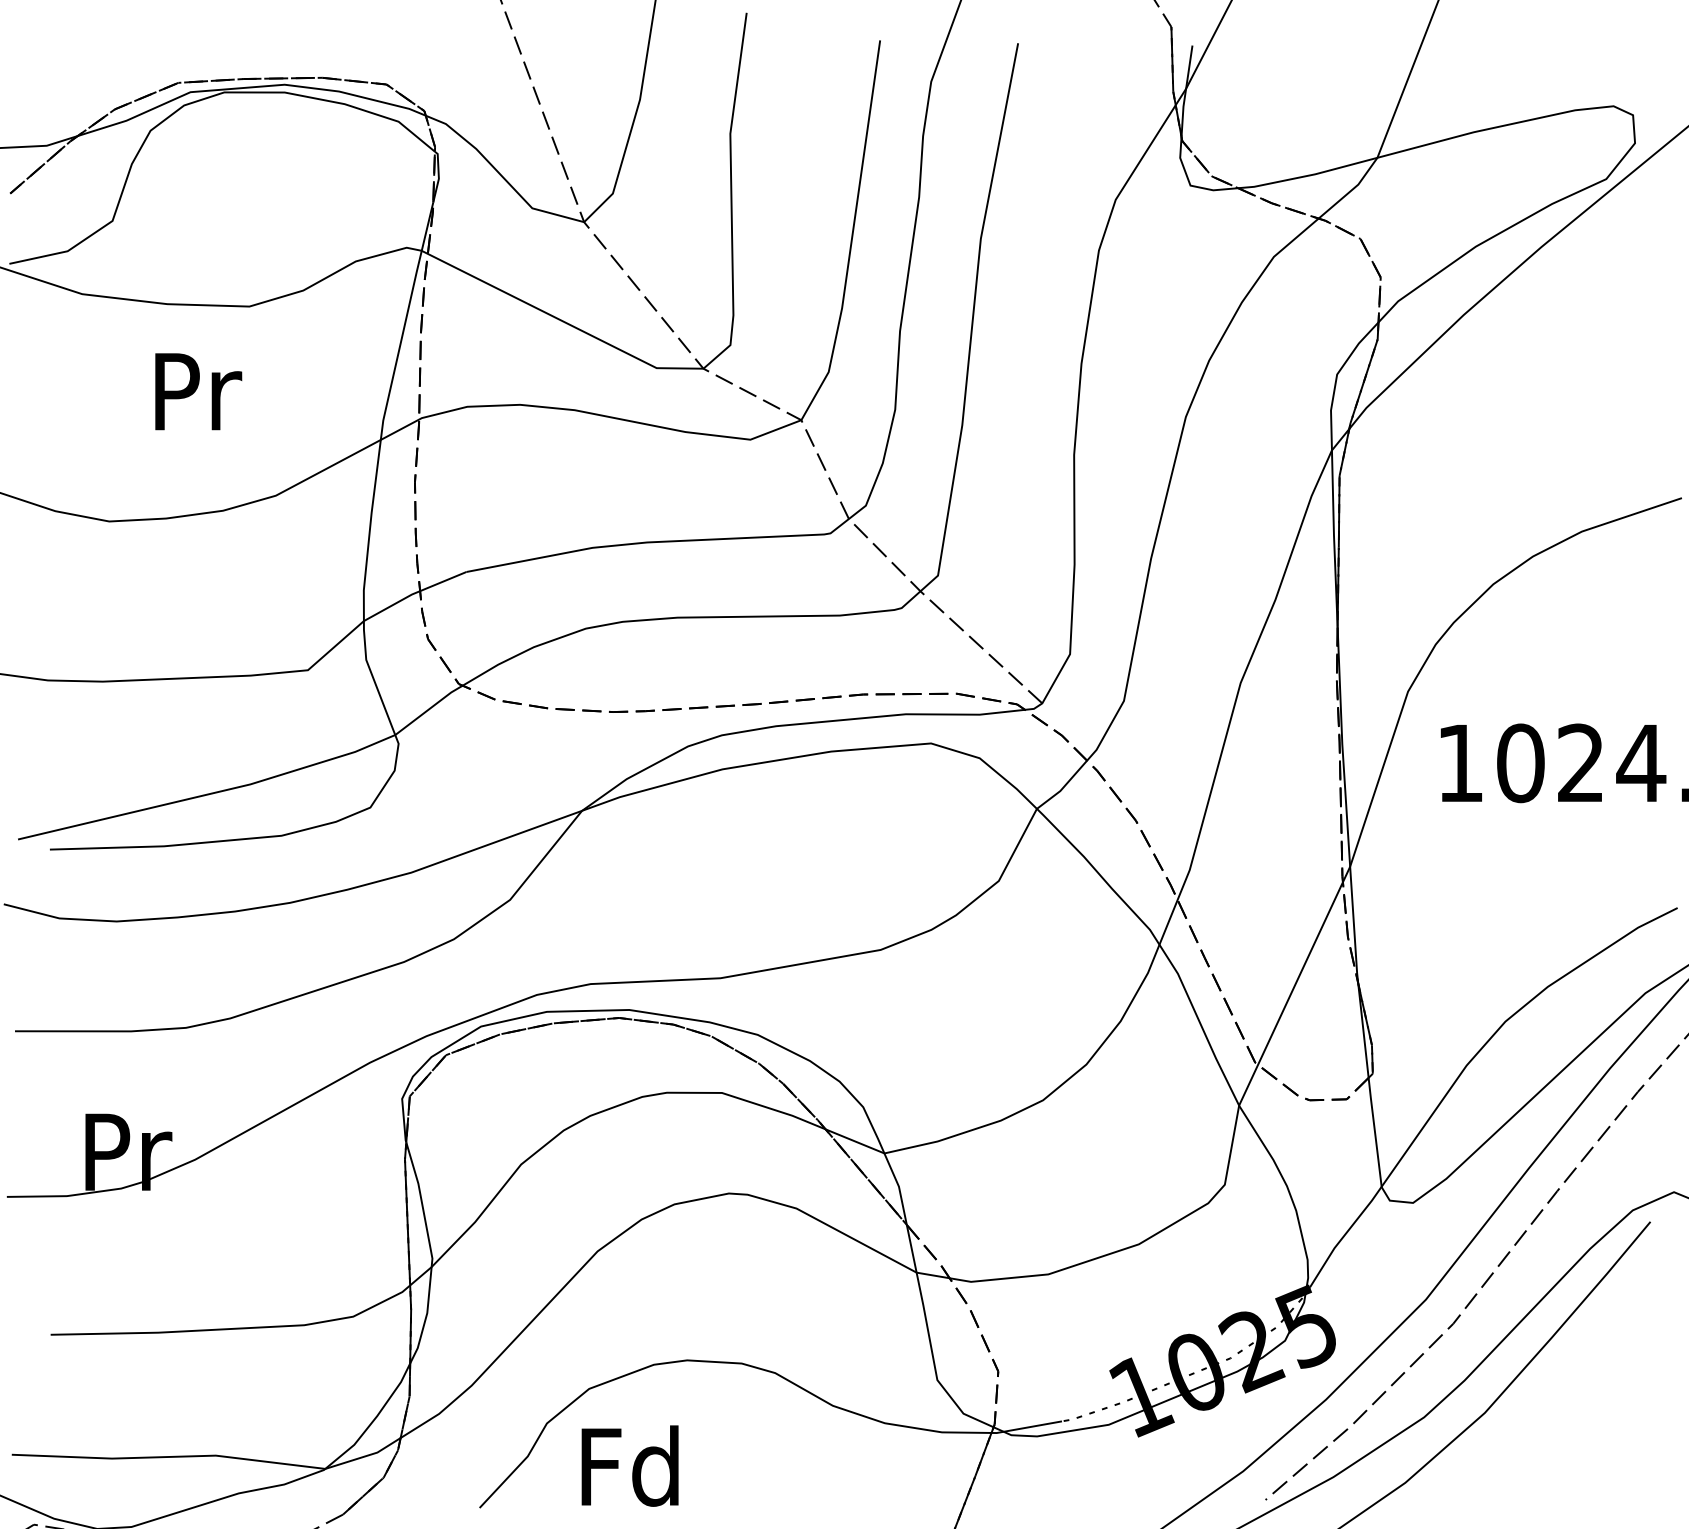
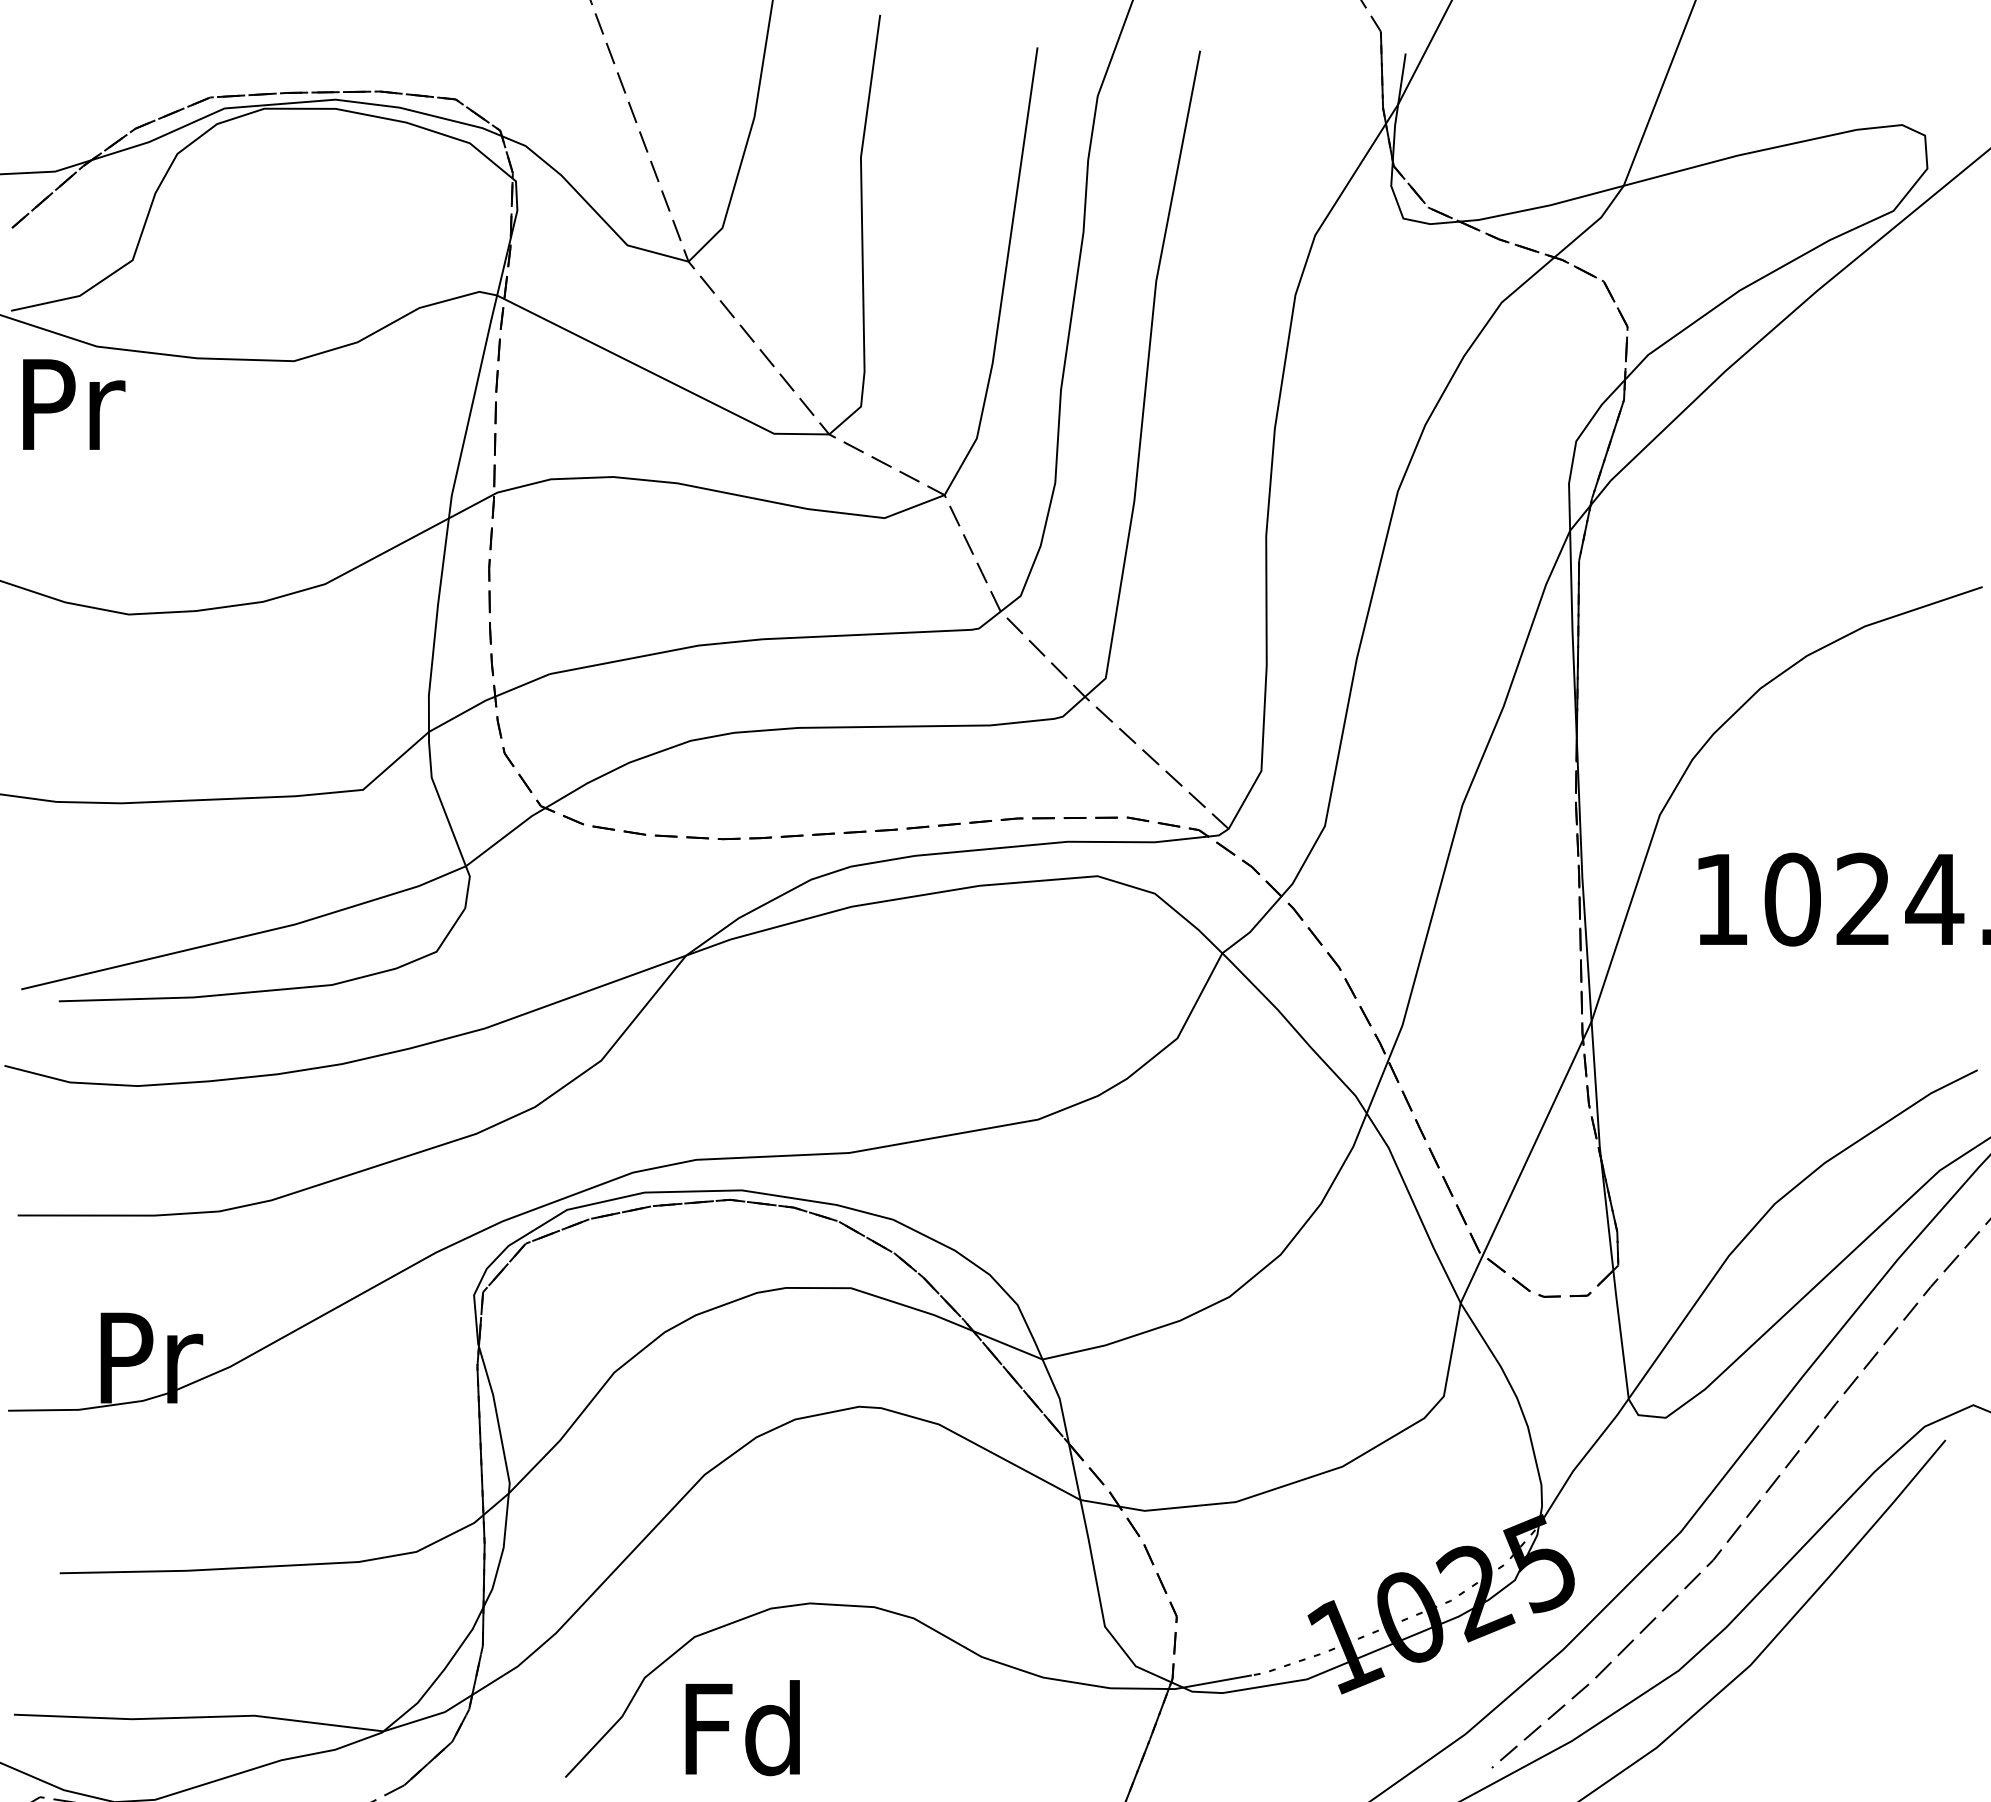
text: (198, 391) -> (74, 404), moved

